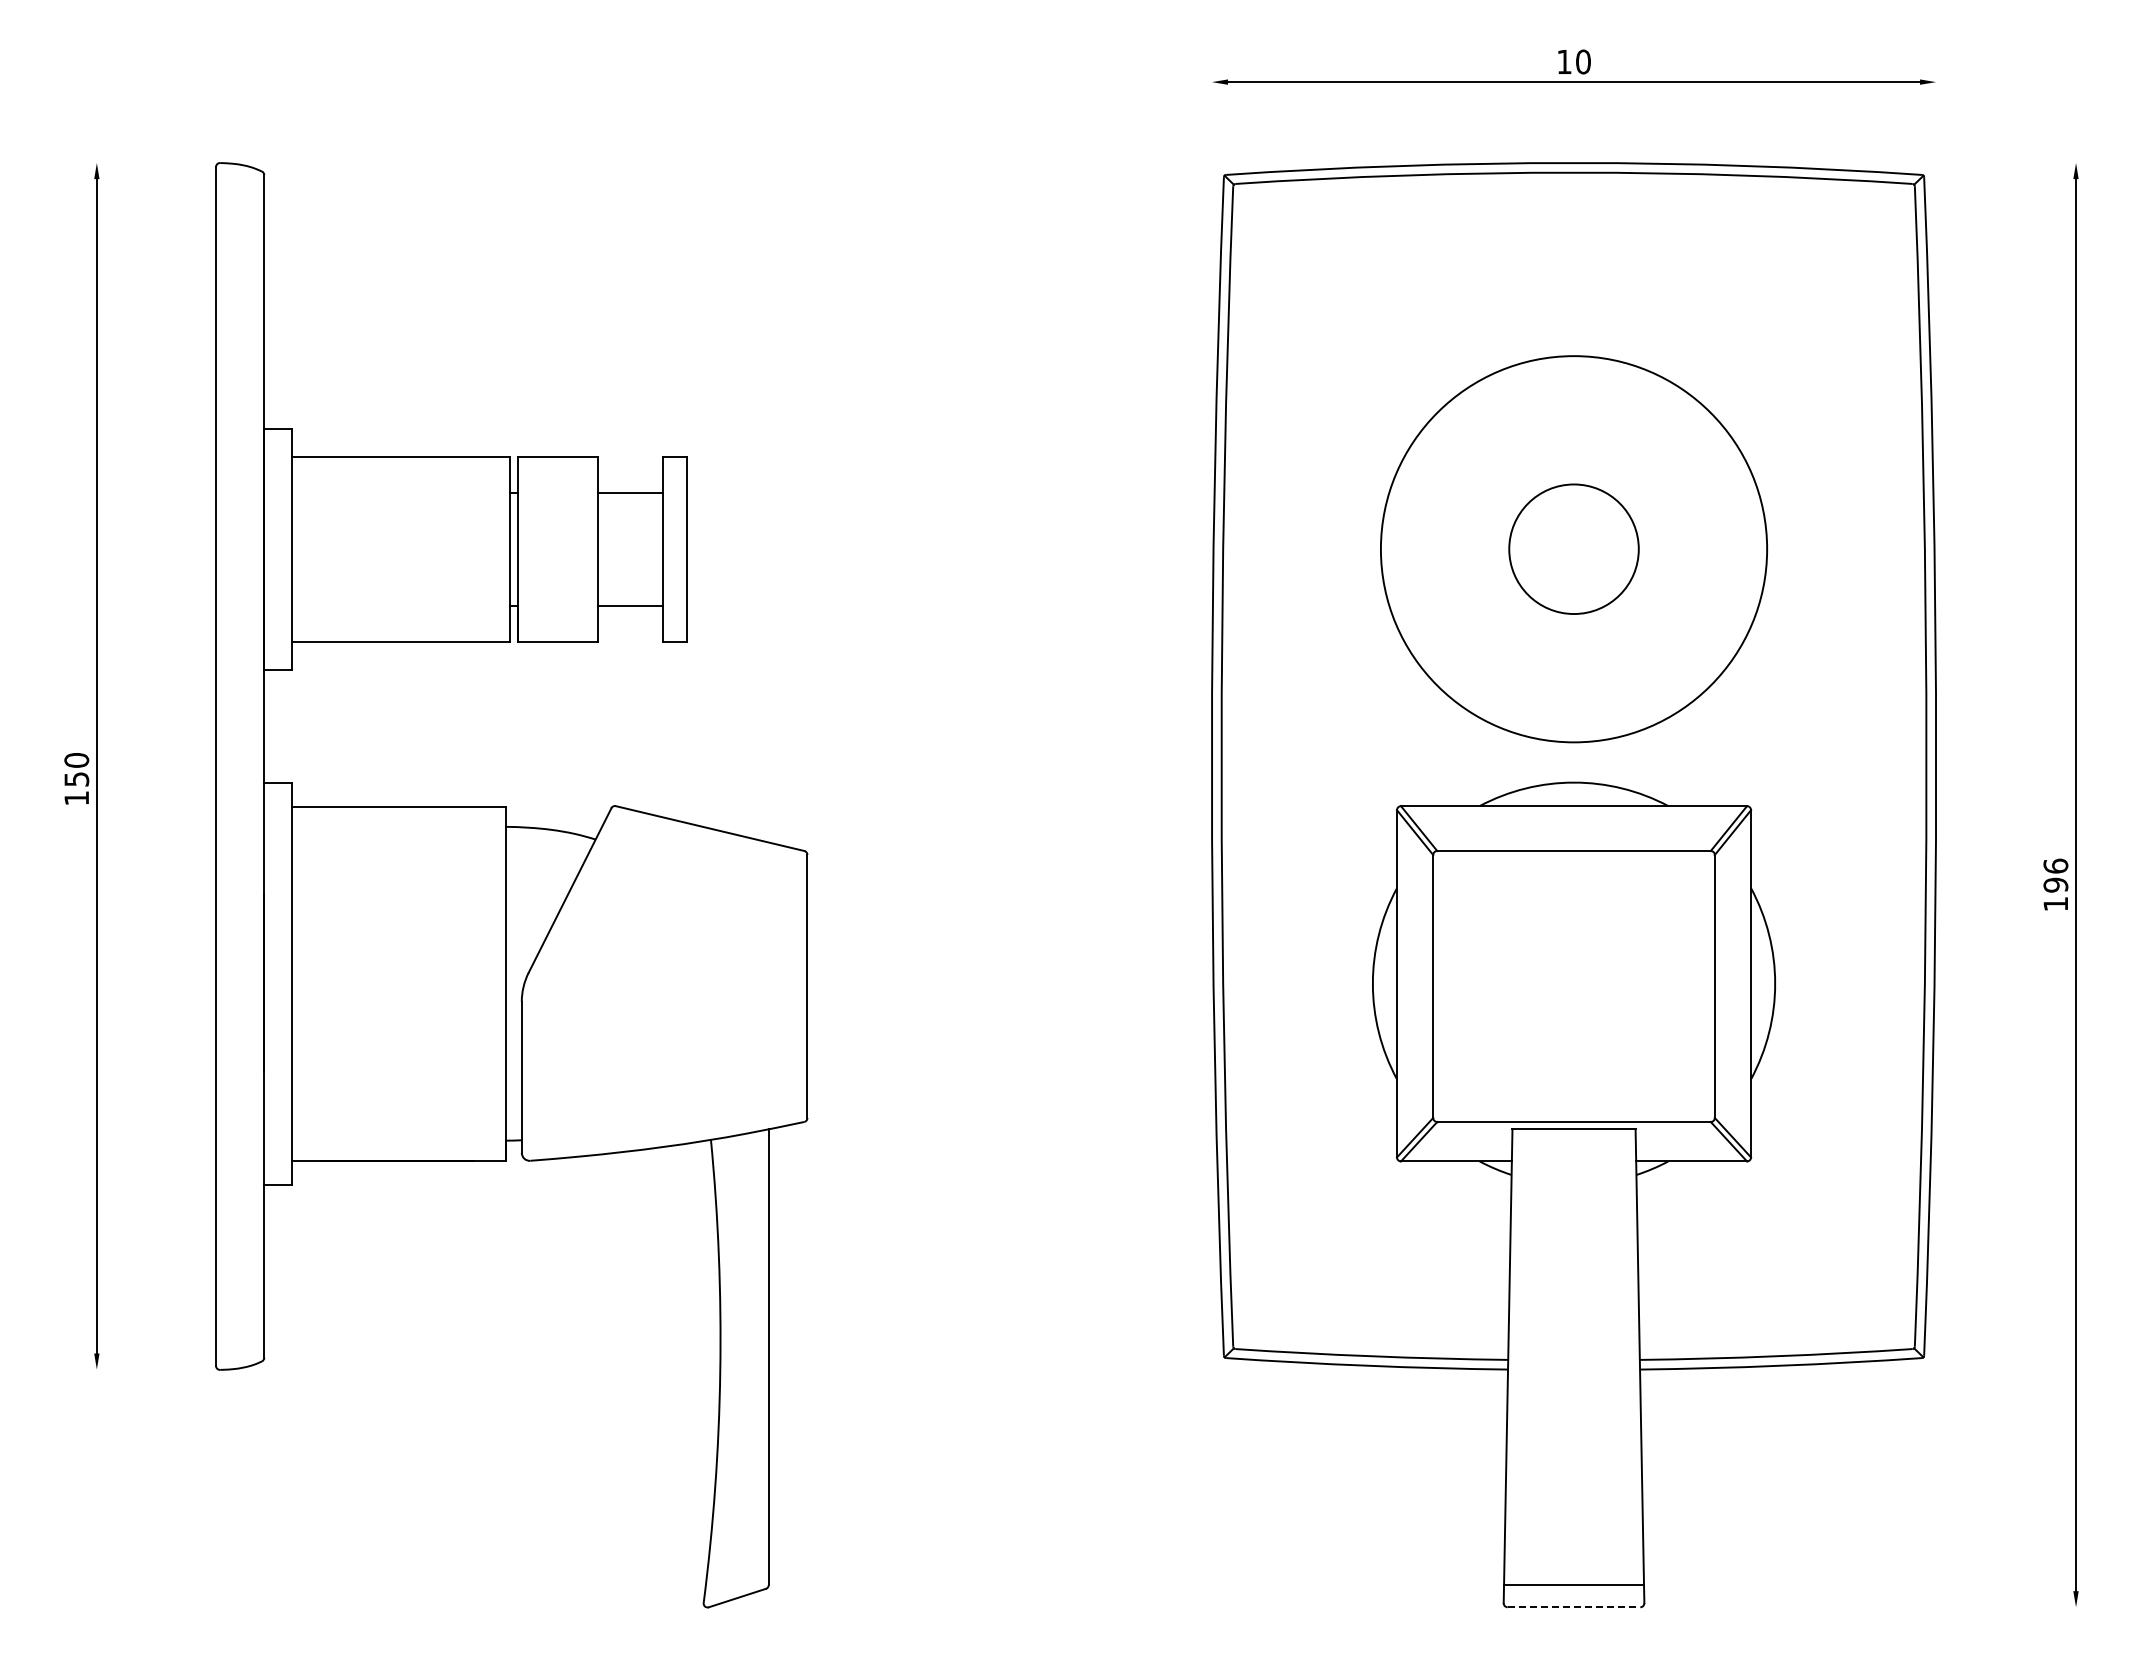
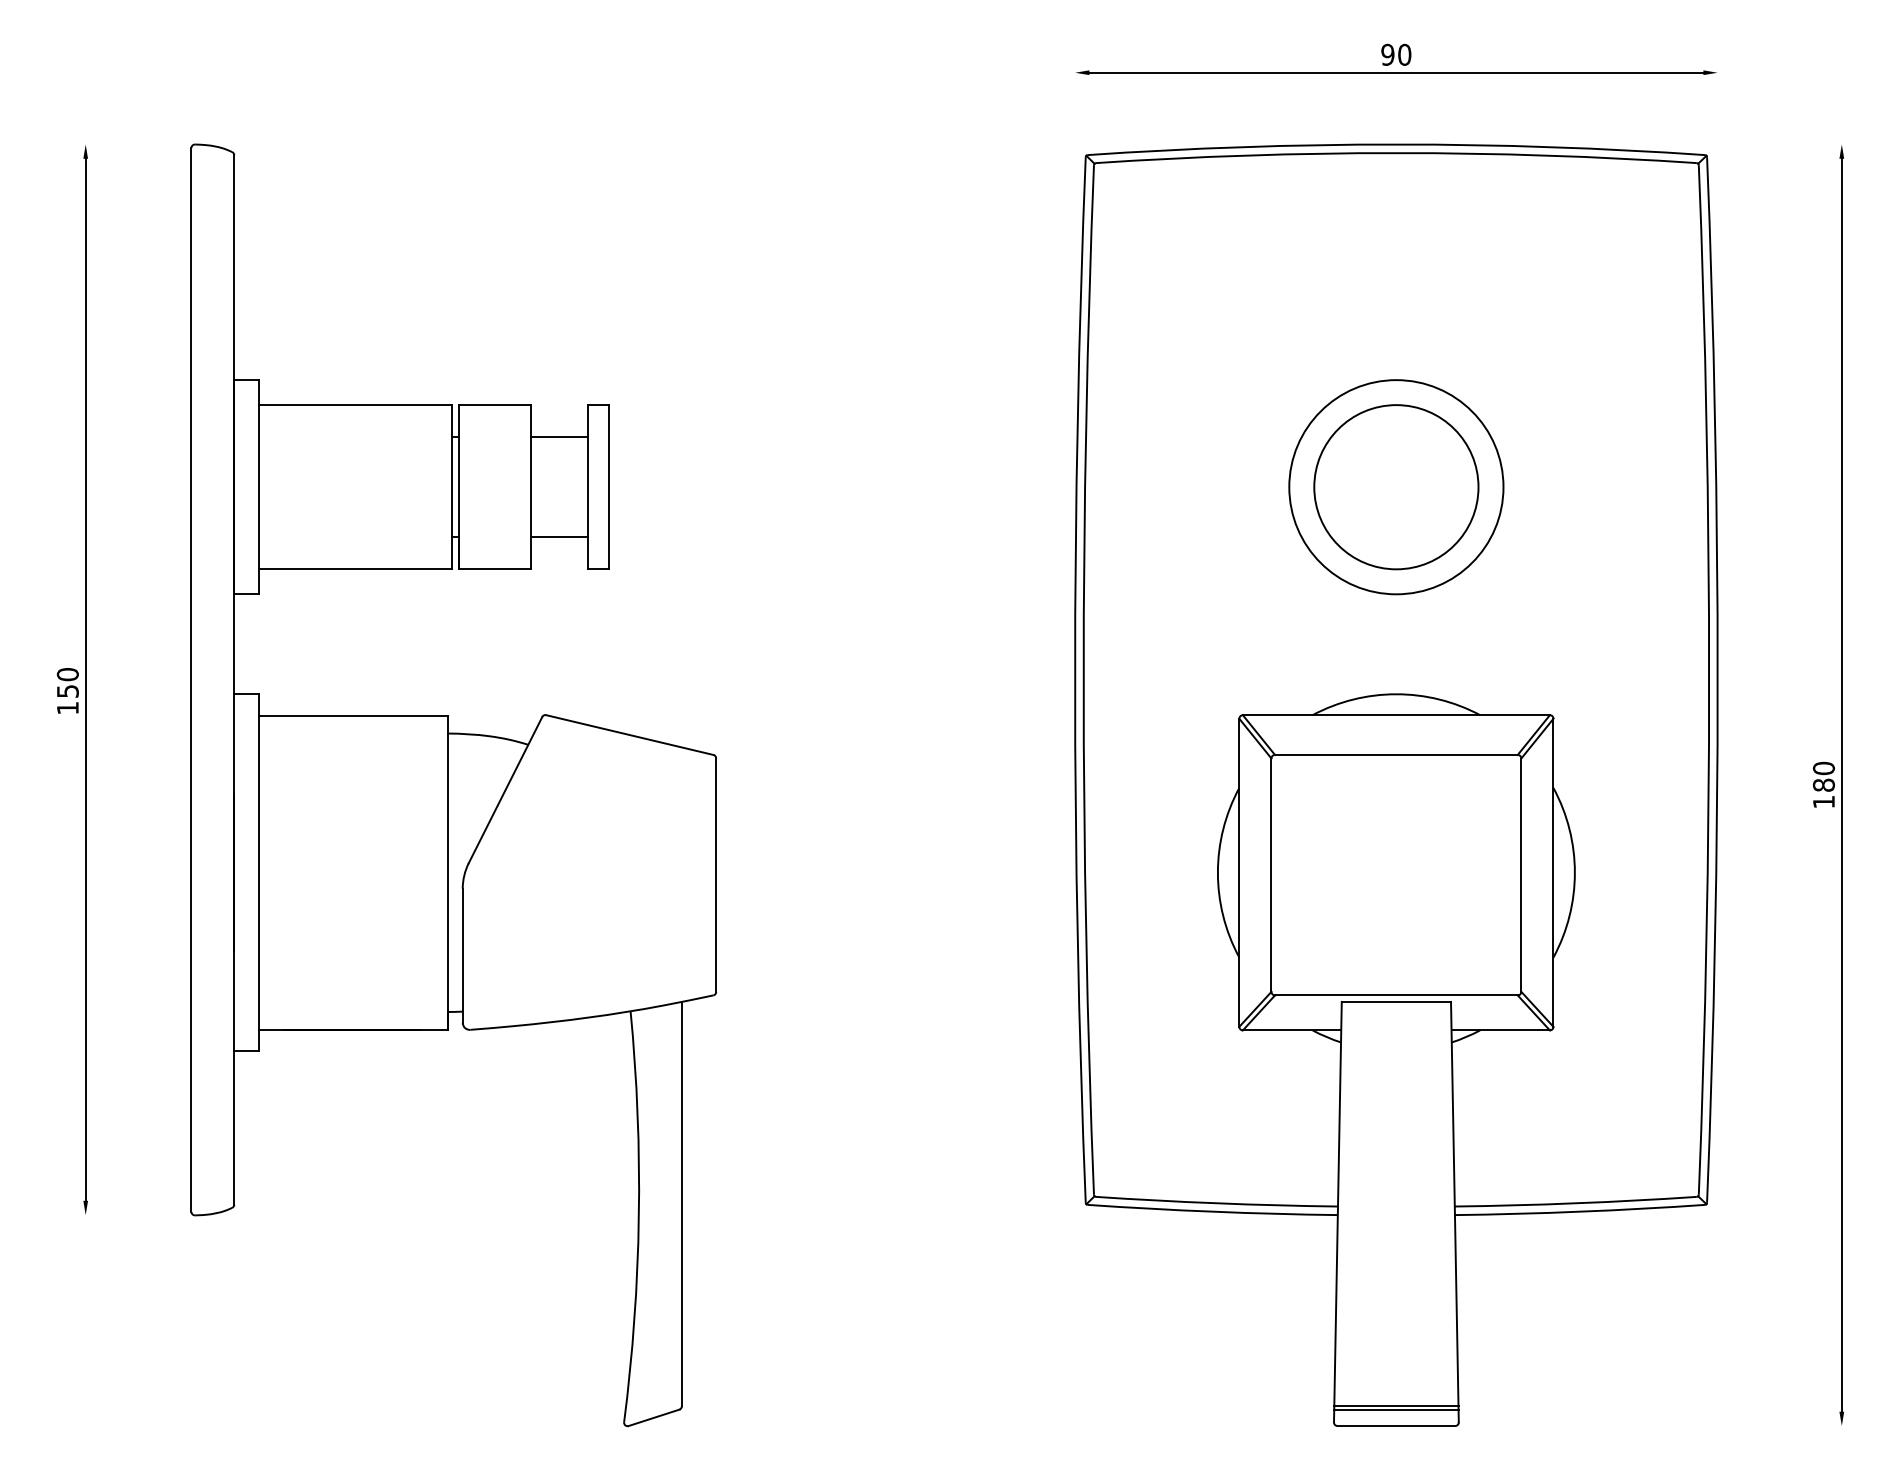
text: (1564, 61) -> (1387, 54), 10 -> 90
circle: (1573, 548) -> (1395, 486), size x0.62
circle: (1573, 548) -> (1395, 486), size x1.43
text: (2055, 875) -> (1823, 776), 196 -> 180
line: (1573, 1588) -> (1395, 1409), added
line: (1574, 1607) -> (1396, 1426), dashed -> solid

